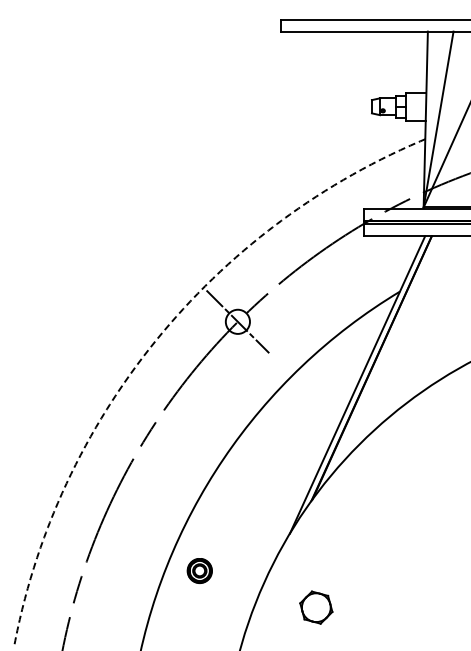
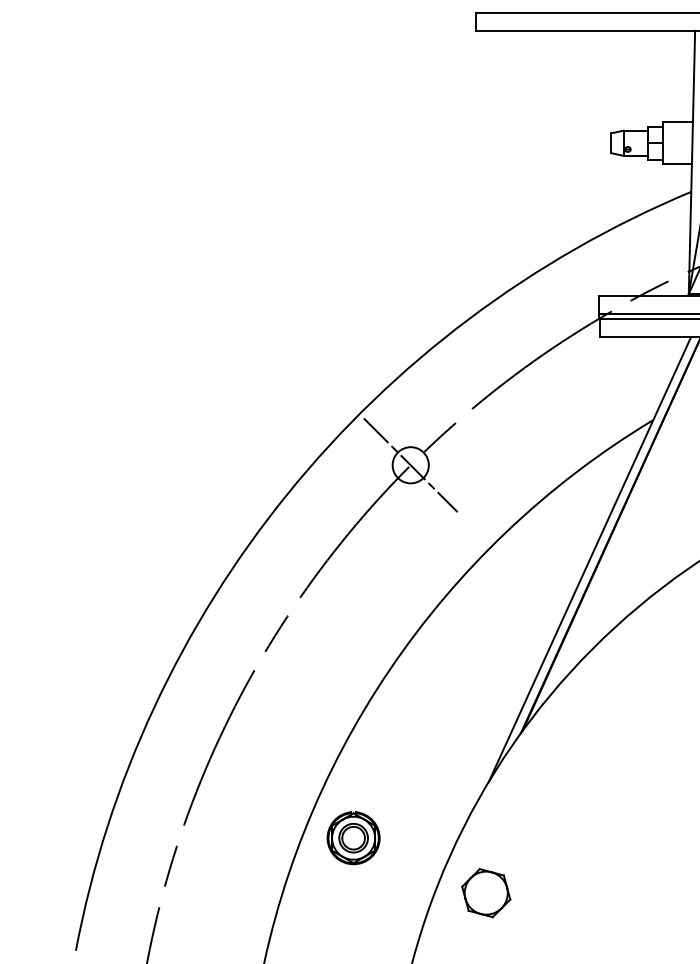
arc: (155, 340) -> (287, 493), dashed -> solid
part: (199, 570) -> (353, 837), size x1.43
part: (316, 607) -> (486, 892), moved

